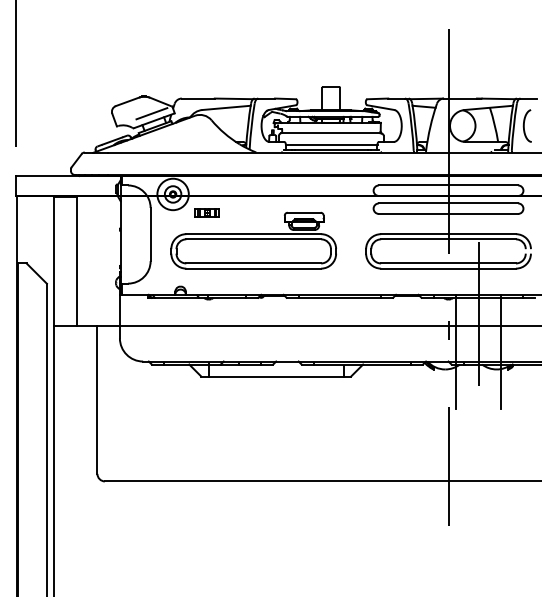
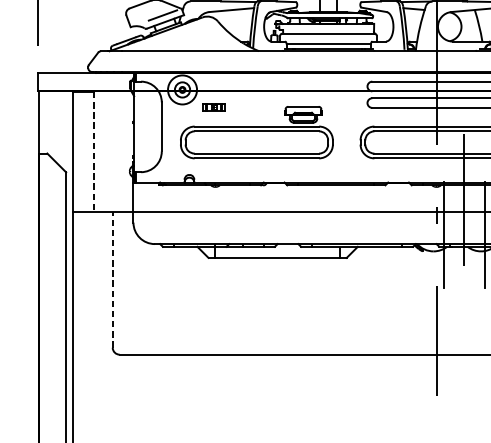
line: (76, 261) -> (93, 151), solid -> dashed
line: (97, 400) -> (112, 280), solid -> dashed

